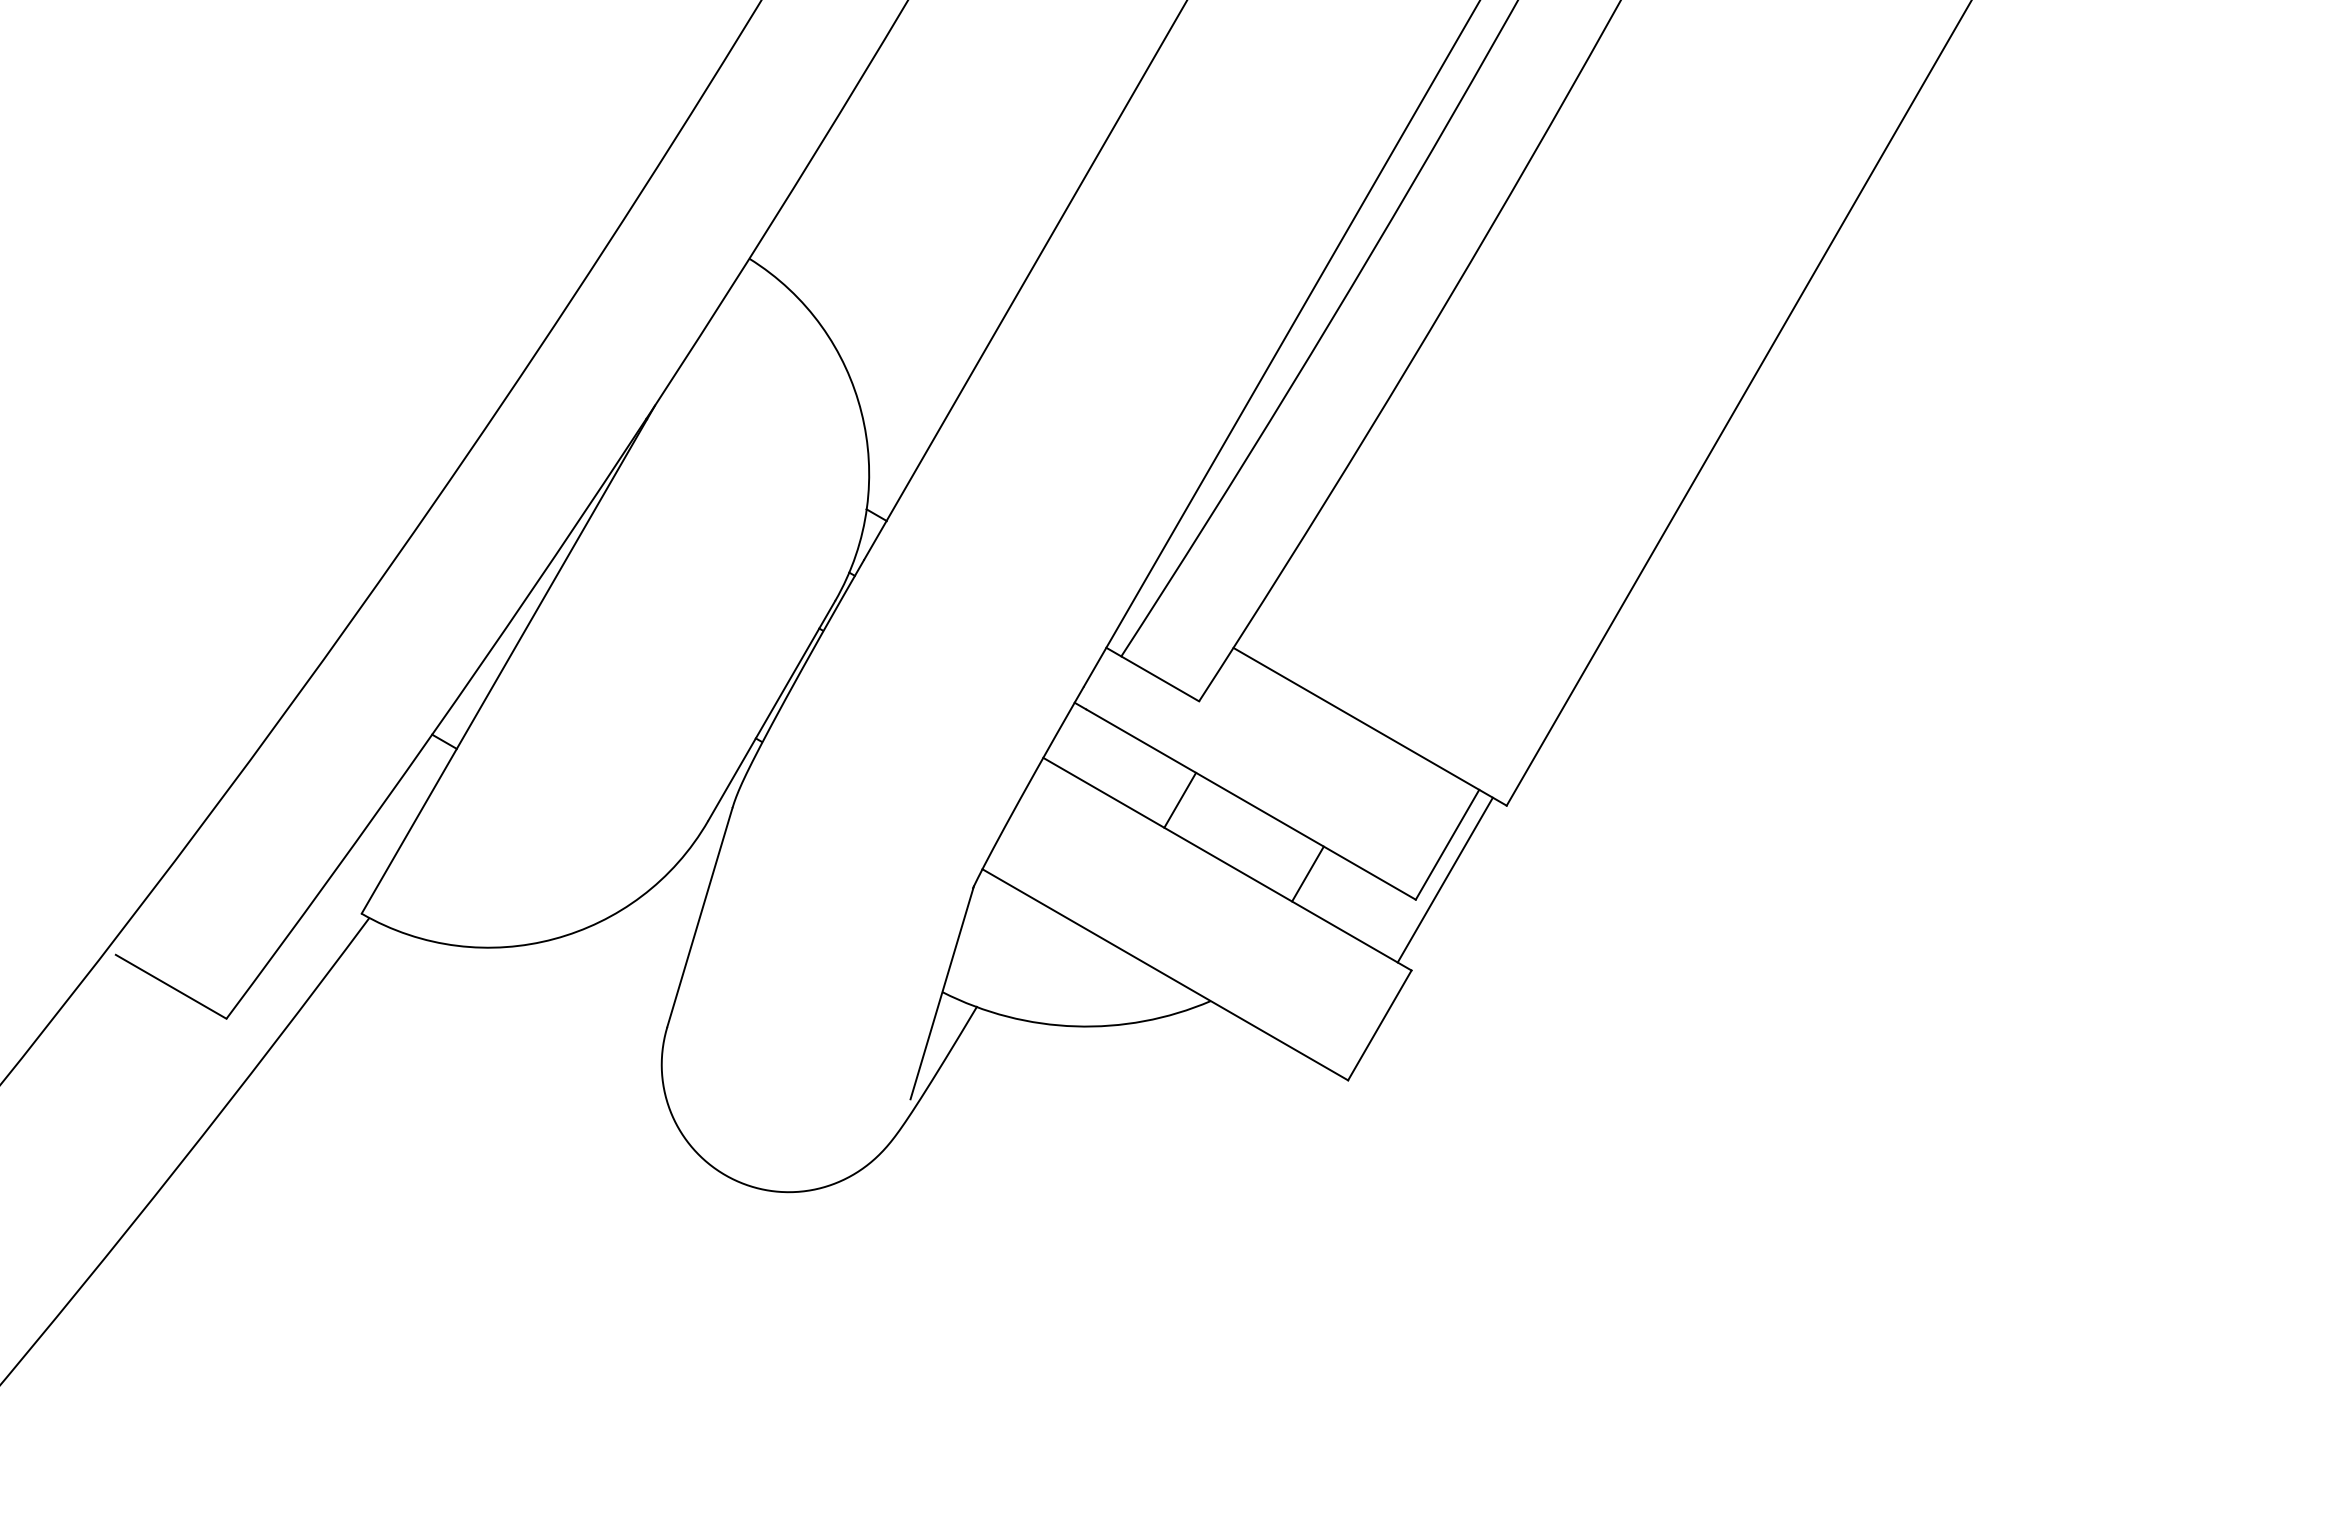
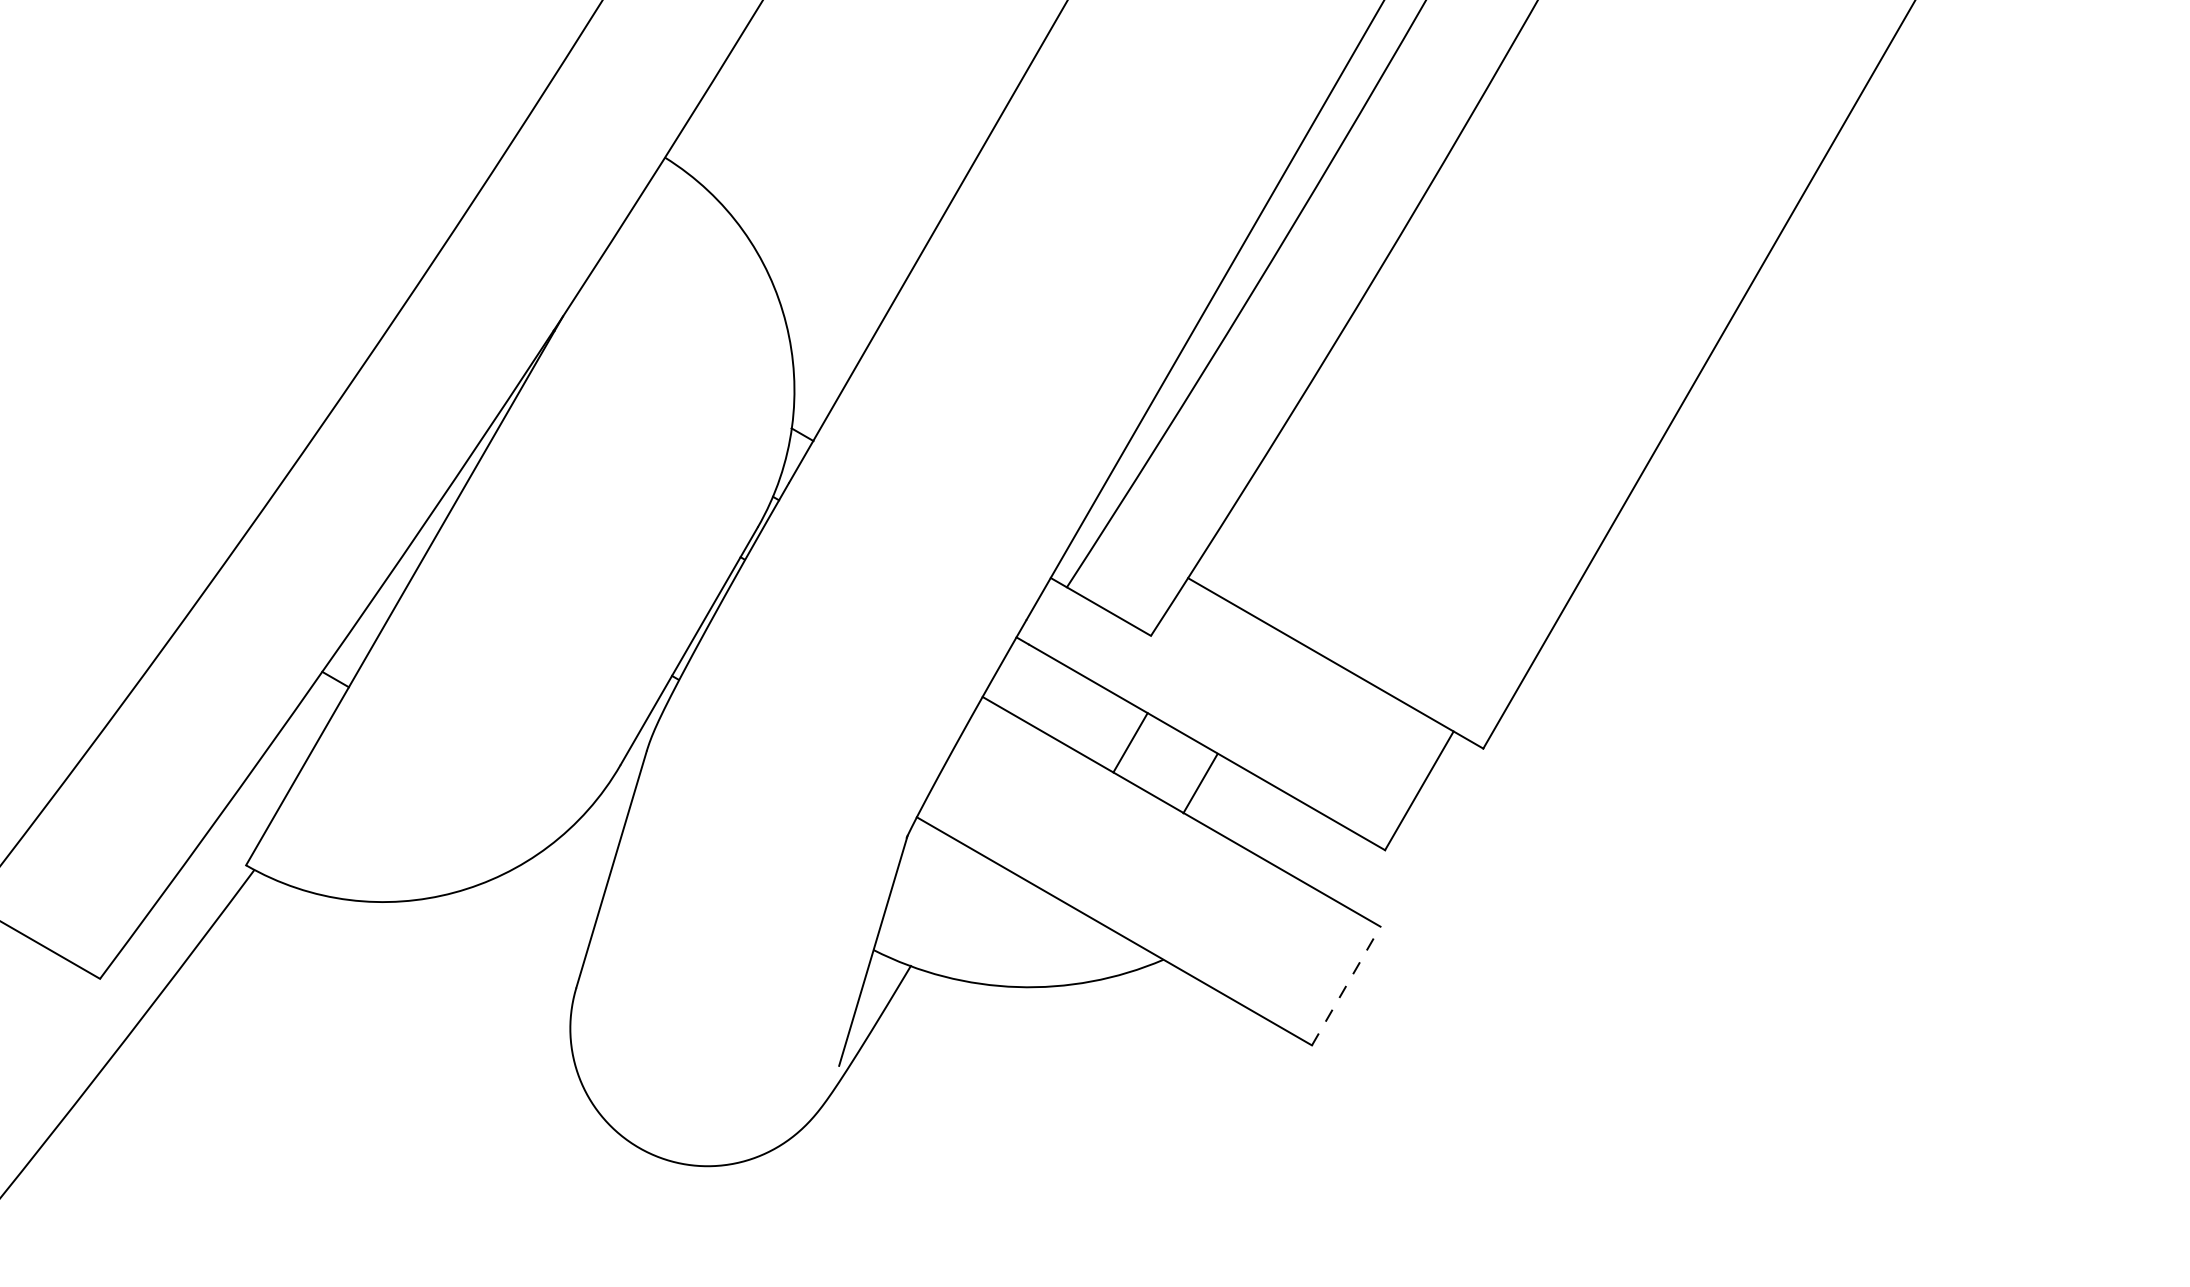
line: (1307, 873) -> (1200, 782), moved
line: (1444, 879) -> (1416, 828), removed
line: (1380, 1025) -> (1346, 986), solid -> dashed

